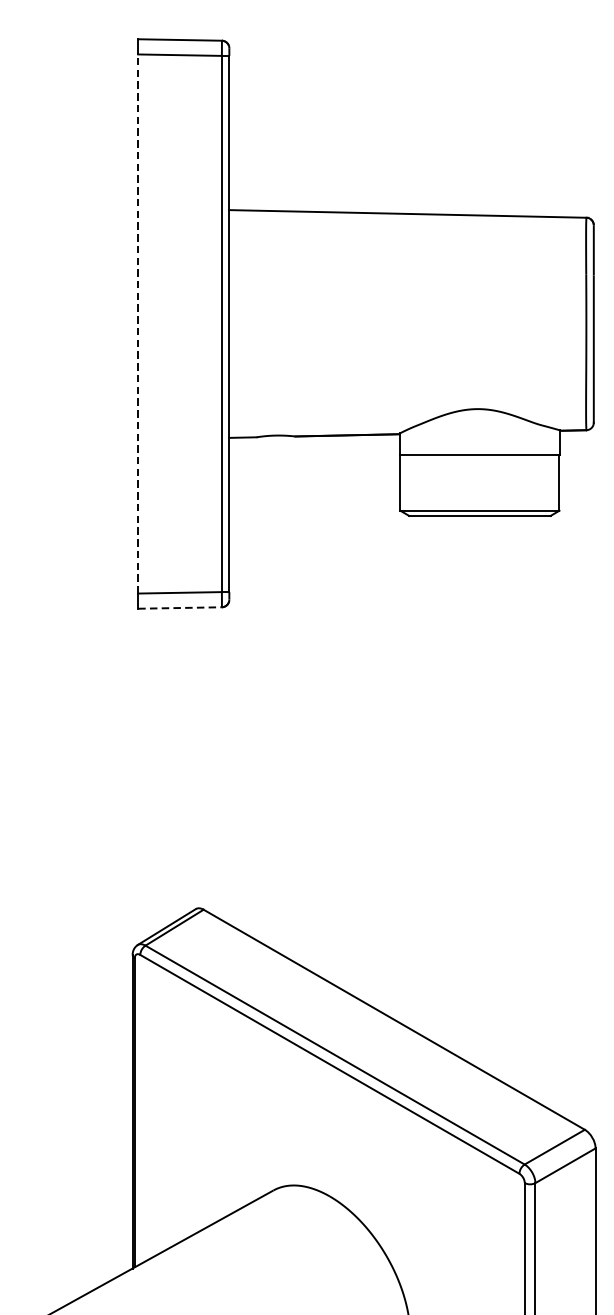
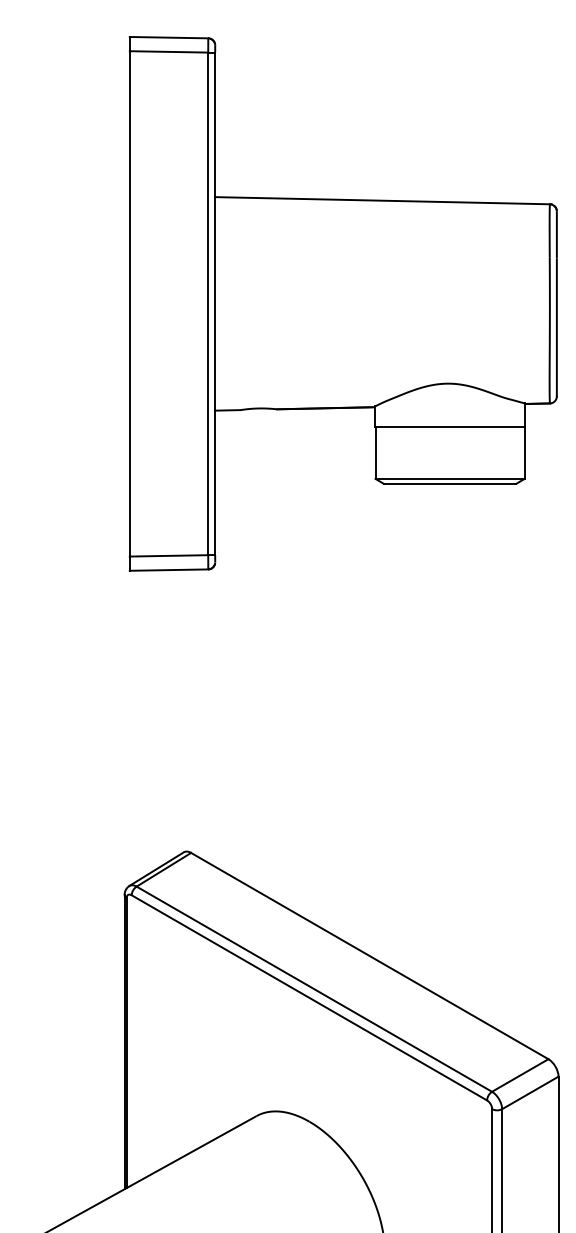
line: (137, 323) -> (129, 303), dashed -> solid
line: (180, 608) -> (169, 570), dashed -> solid

